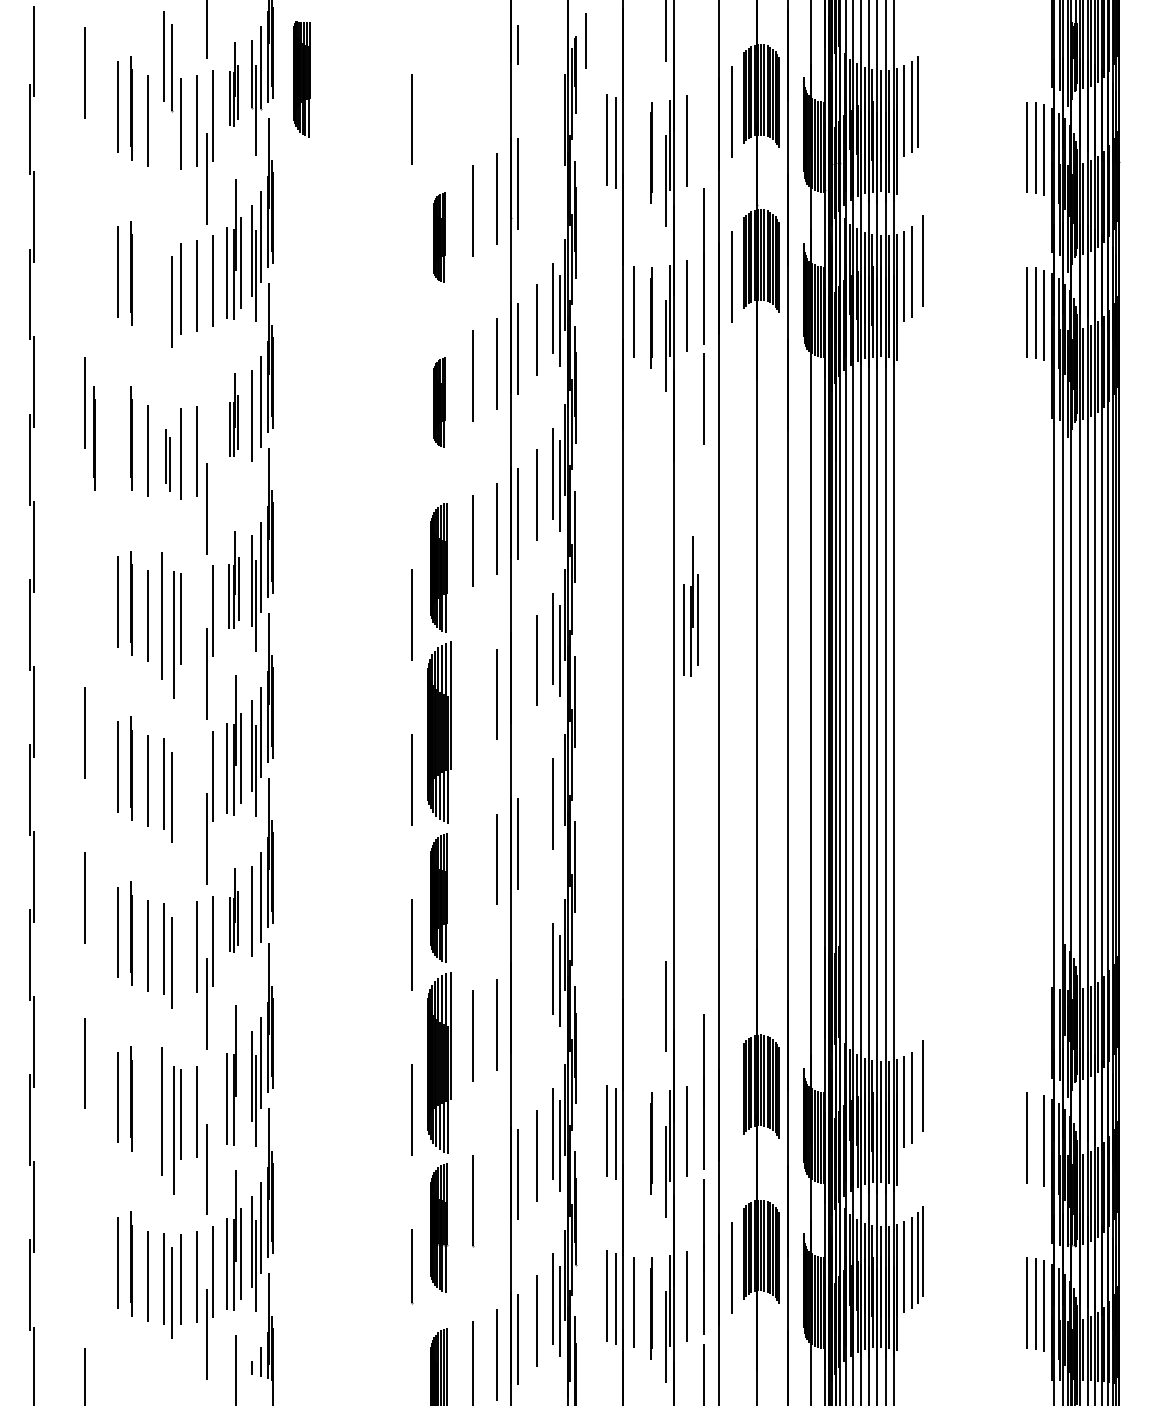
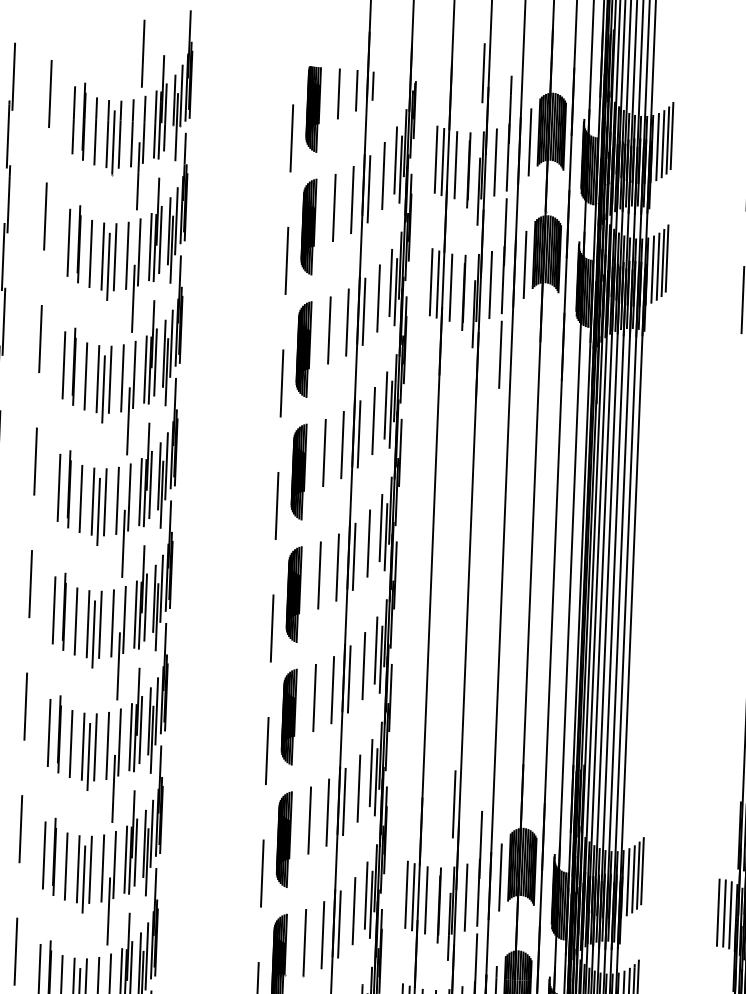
line: (585, 40) -> (356, 90), moved
line: (472, 56) -> (338, 93), added
part: (168, 61) -> (110, 137), moved
part: (301, 79) -> (312, 109), moved
part: (233, 84) -> (160, 107), size x1.67
line: (923, 95) -> (672, 135), added
line: (703, 100) -> (508, 133), added
line: (552, 143) -> (395, 160), added
line: (633, 146) -> (455, 165), added
line: (560, 155) -> (401, 169), added
line: (537, 164) -> (383, 175), added
line: (84, 237) -> (45, 216), added
part: (438, 237) -> (308, 226), size x1.43
line: (917, 266) -> (662, 262), added
line: (411, 284) -> (286, 260), added
line: (147, 285) -> (90, 253), added
line: (163, 288) -> (102, 256), added
line: (607, 305) -> (431, 282), added
line: (616, 308) -> (438, 284), added
line: (207, 343) -> (133, 298), added
part: (438, 402) -> (303, 349), size x1.43
part: (233, 414) -> (150, 352), size x1.67
line: (117, 436) -> (63, 364), added
line: (94, 438) -> (46, 365), removed
line: (256, 440) -> (166, 372), added
line: (212, 446) -> (134, 375), added
line: (411, 449) -> (281, 383), added
part: (167, 460) -> (100, 384), size x1.67
line: (84, 567) -> (35, 461), added
part: (233, 579) -> (145, 474), size x1.43
part: (690, 606) -> (484, 508), removed
line: (196, 616) -> (117, 500), added
part: (167, 625) -> (95, 506), size x0.71
line: (518, 678) -> (354, 556), added
line: (472, 705) -> (319, 575), added
part: (438, 732) -> (293, 594), size x0.71
line: (196, 781) -> (112, 623), added
line: (180, 784) -> (100, 625), added
line: (560, 815) -> (381, 659), added
line: (537, 825) -> (364, 666), added
line: (472, 870) -> (314, 697), added
part: (233, 910) -> (135, 720), size x1.67
line: (256, 935) -> (152, 739), added
line: (180, 949) -> (95, 747), added
line: (537, 990) -> (359, 788), added
line: (518, 1009) -> (344, 802), added
part: (438, 1062) -> (283, 839), size x0.71
line: (240, 1088) -> (135, 852), added
line: (917, 1092) -> (638, 875), added
line: (732, 1102) -> (500, 877), added
line: (212, 1106) -> (114, 864), added
line: (147, 1111) -> (66, 866), added
part: (167, 1120) -> (80, 874), size x0.71
line: (633, 1136) -> (426, 899), added
line: (1035, 1138) -> (724, 913), added
line: (496, 1189) -> (322, 935), added
line: (84, 1228) -> (15, 951), added

